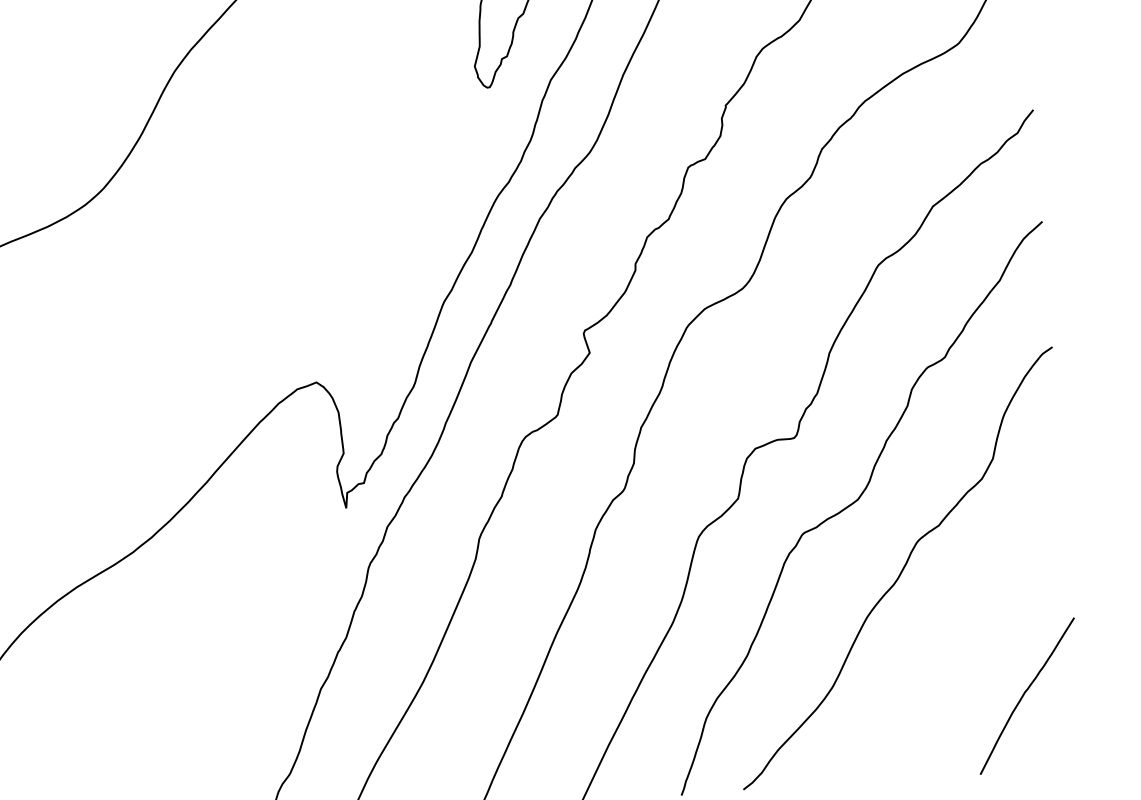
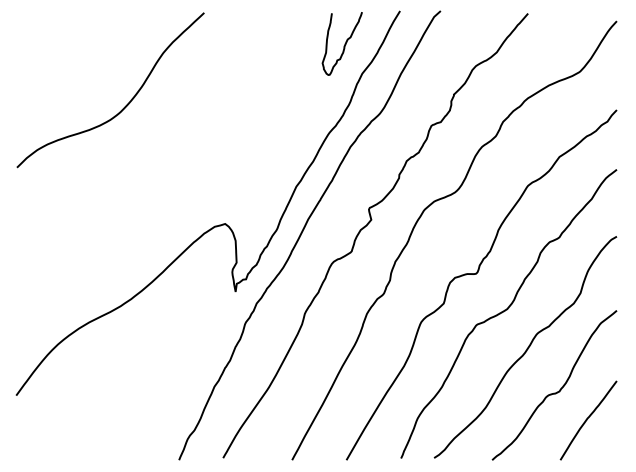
curve: (968, 642) -> (559, 389), added

